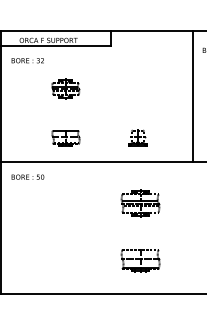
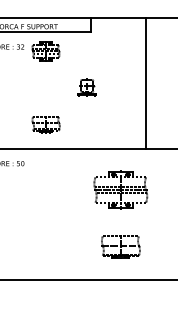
part: (65, 88) -> (45, 50), moved
line: (192, 96) -> (145, 82), moved
part: (137, 137) -> (86, 86), moved
part: (140, 203) -> (120, 190), size x1.4

